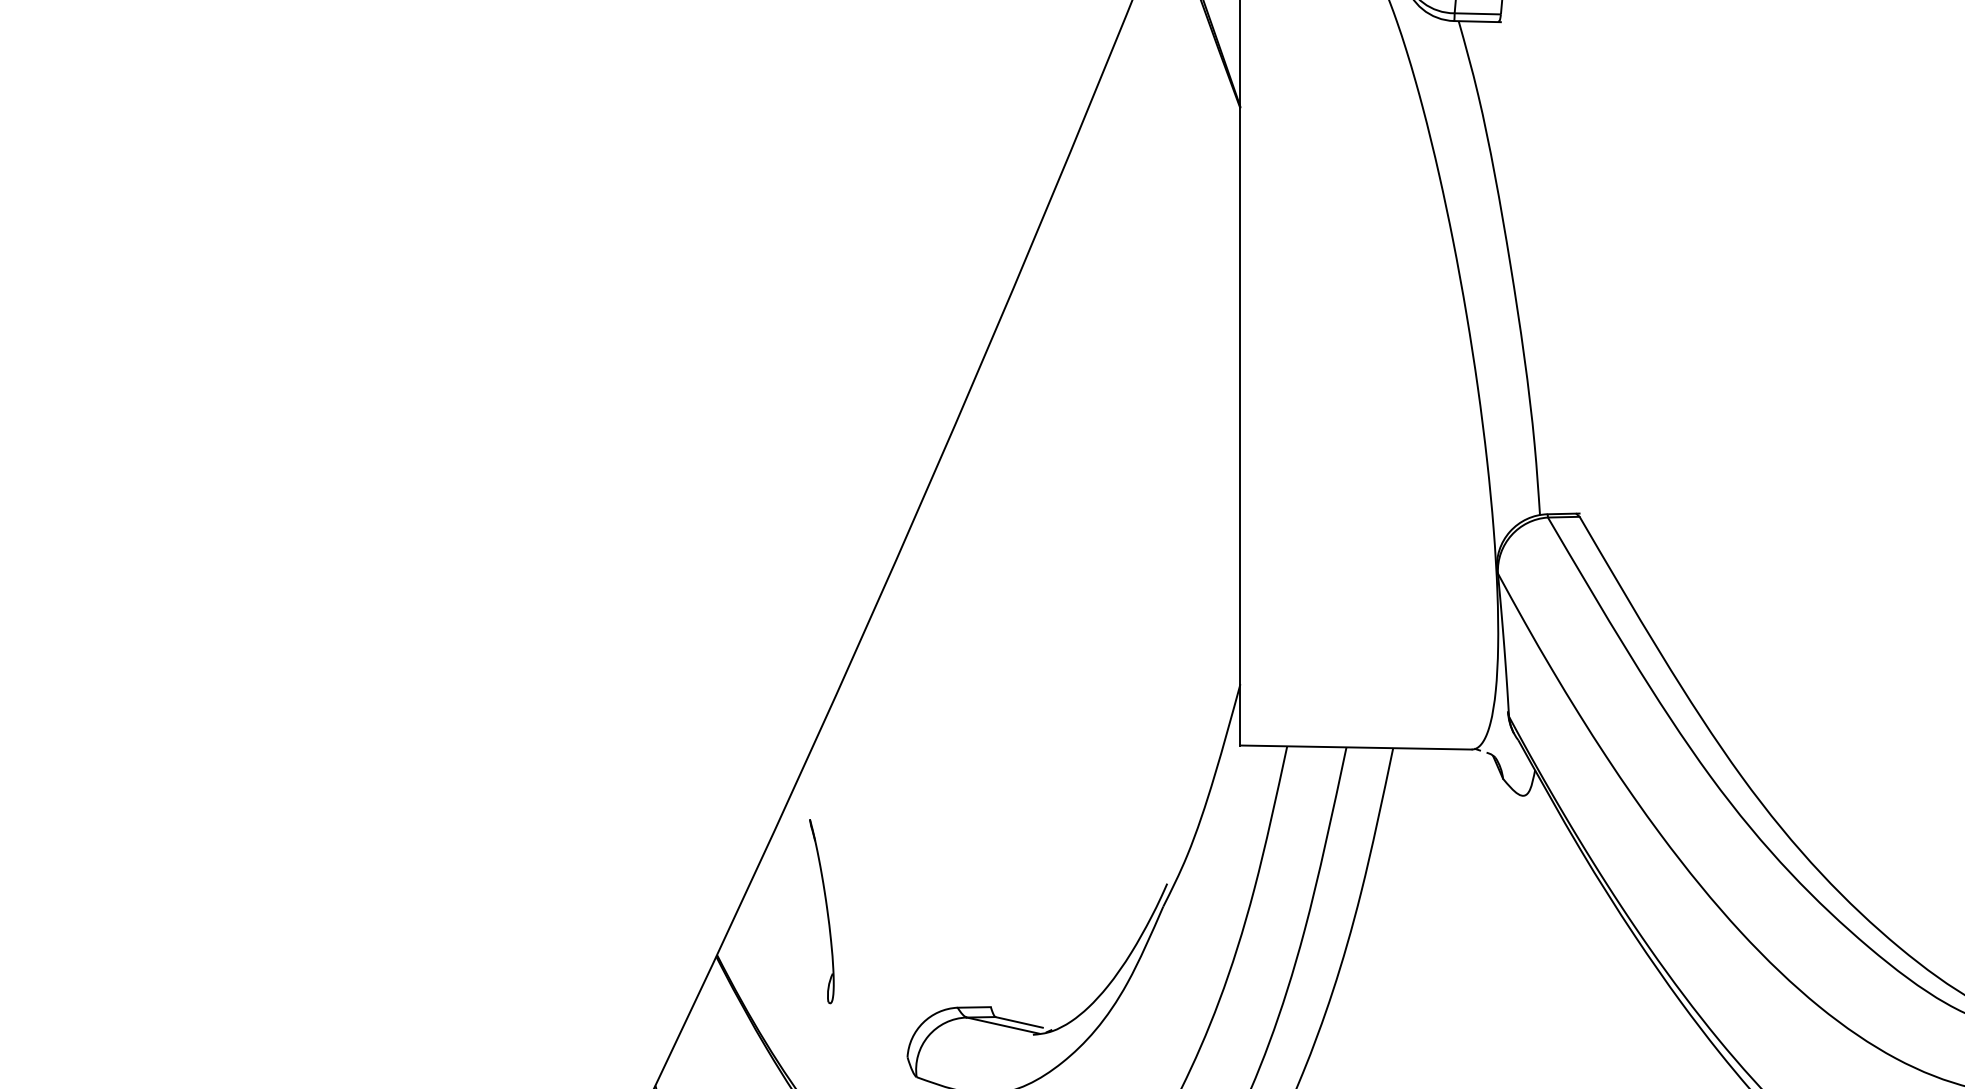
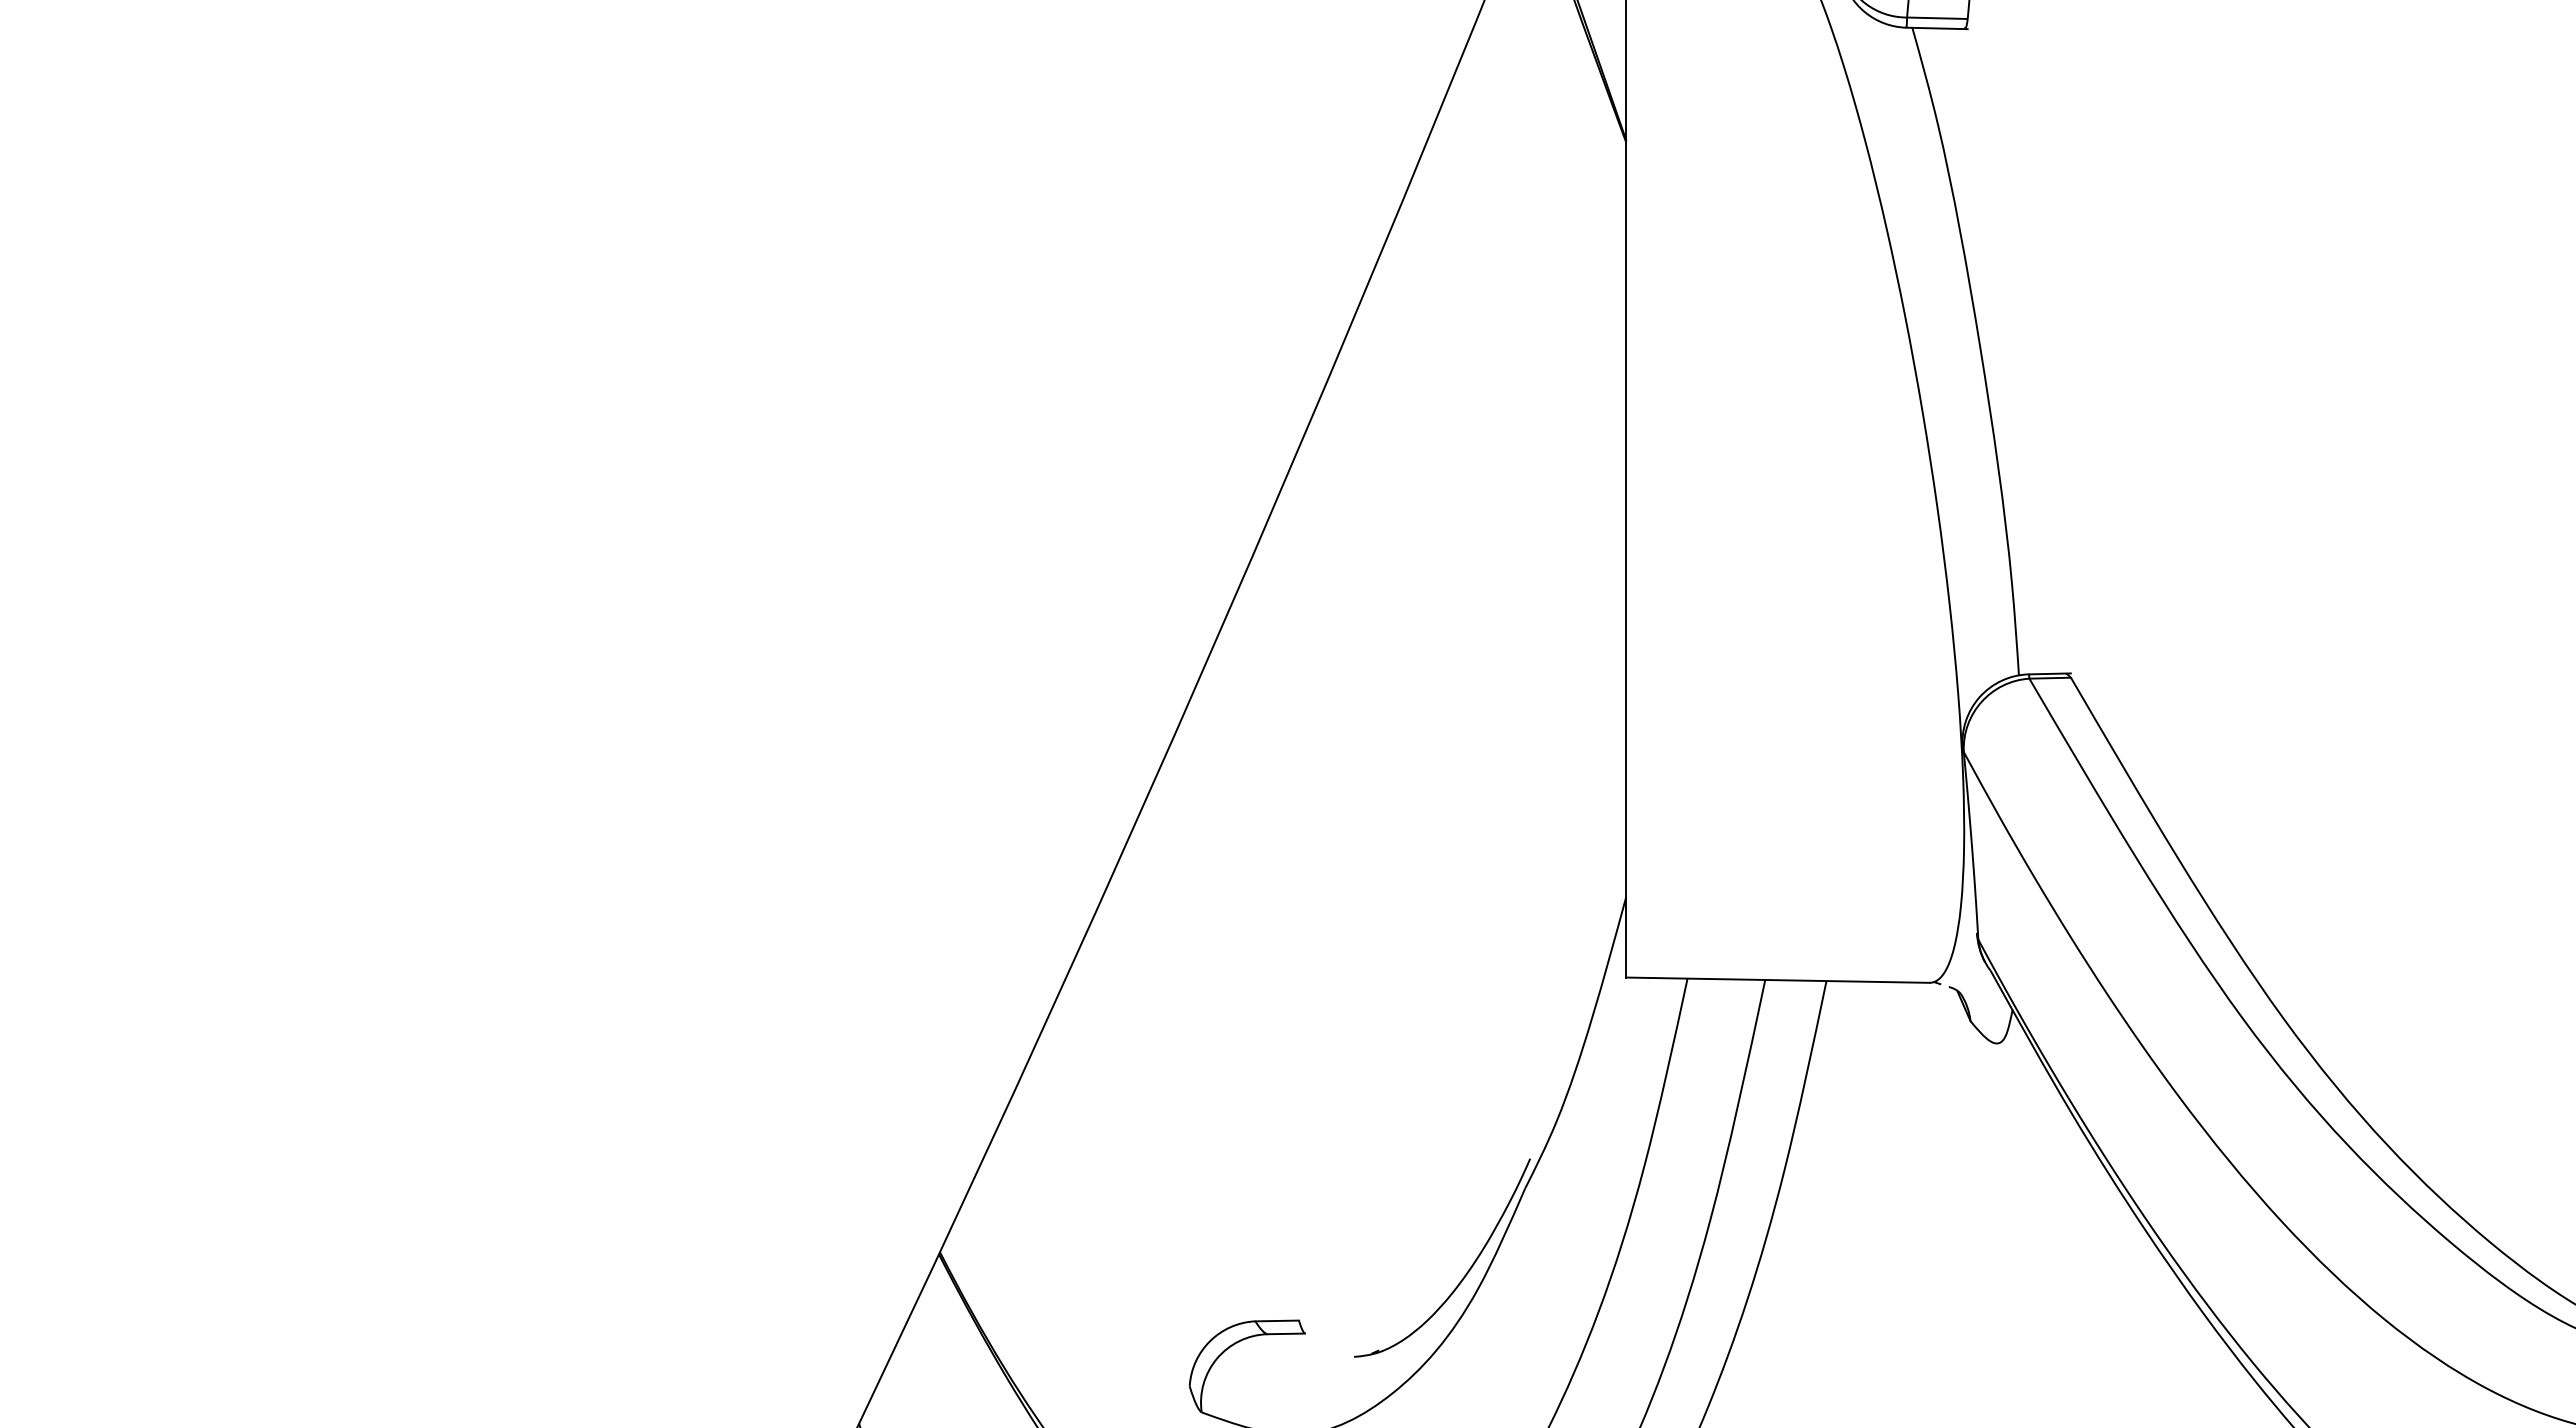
part: (826, 910) -> (1083, 1194), removed
line: (1018, 1022) -> (1335, 1340), removed
line: (1002, 1025) -> (1314, 1344), removed

